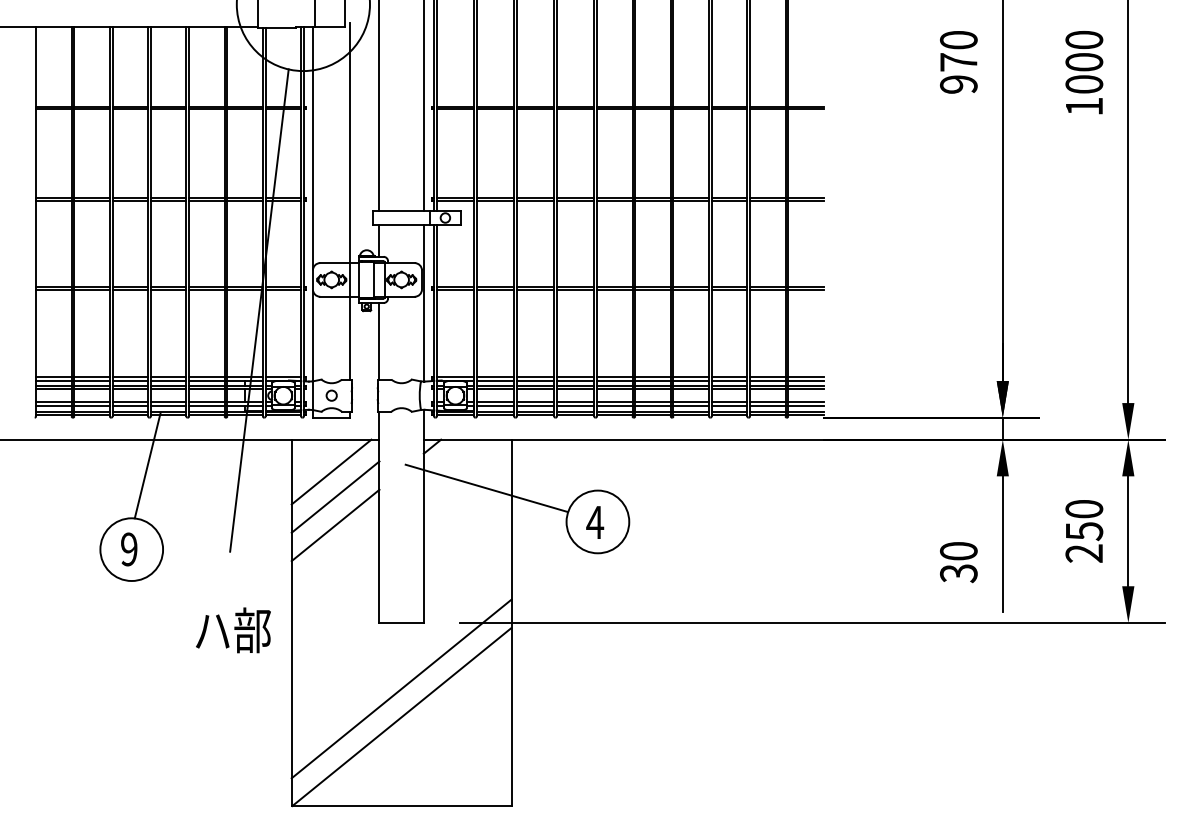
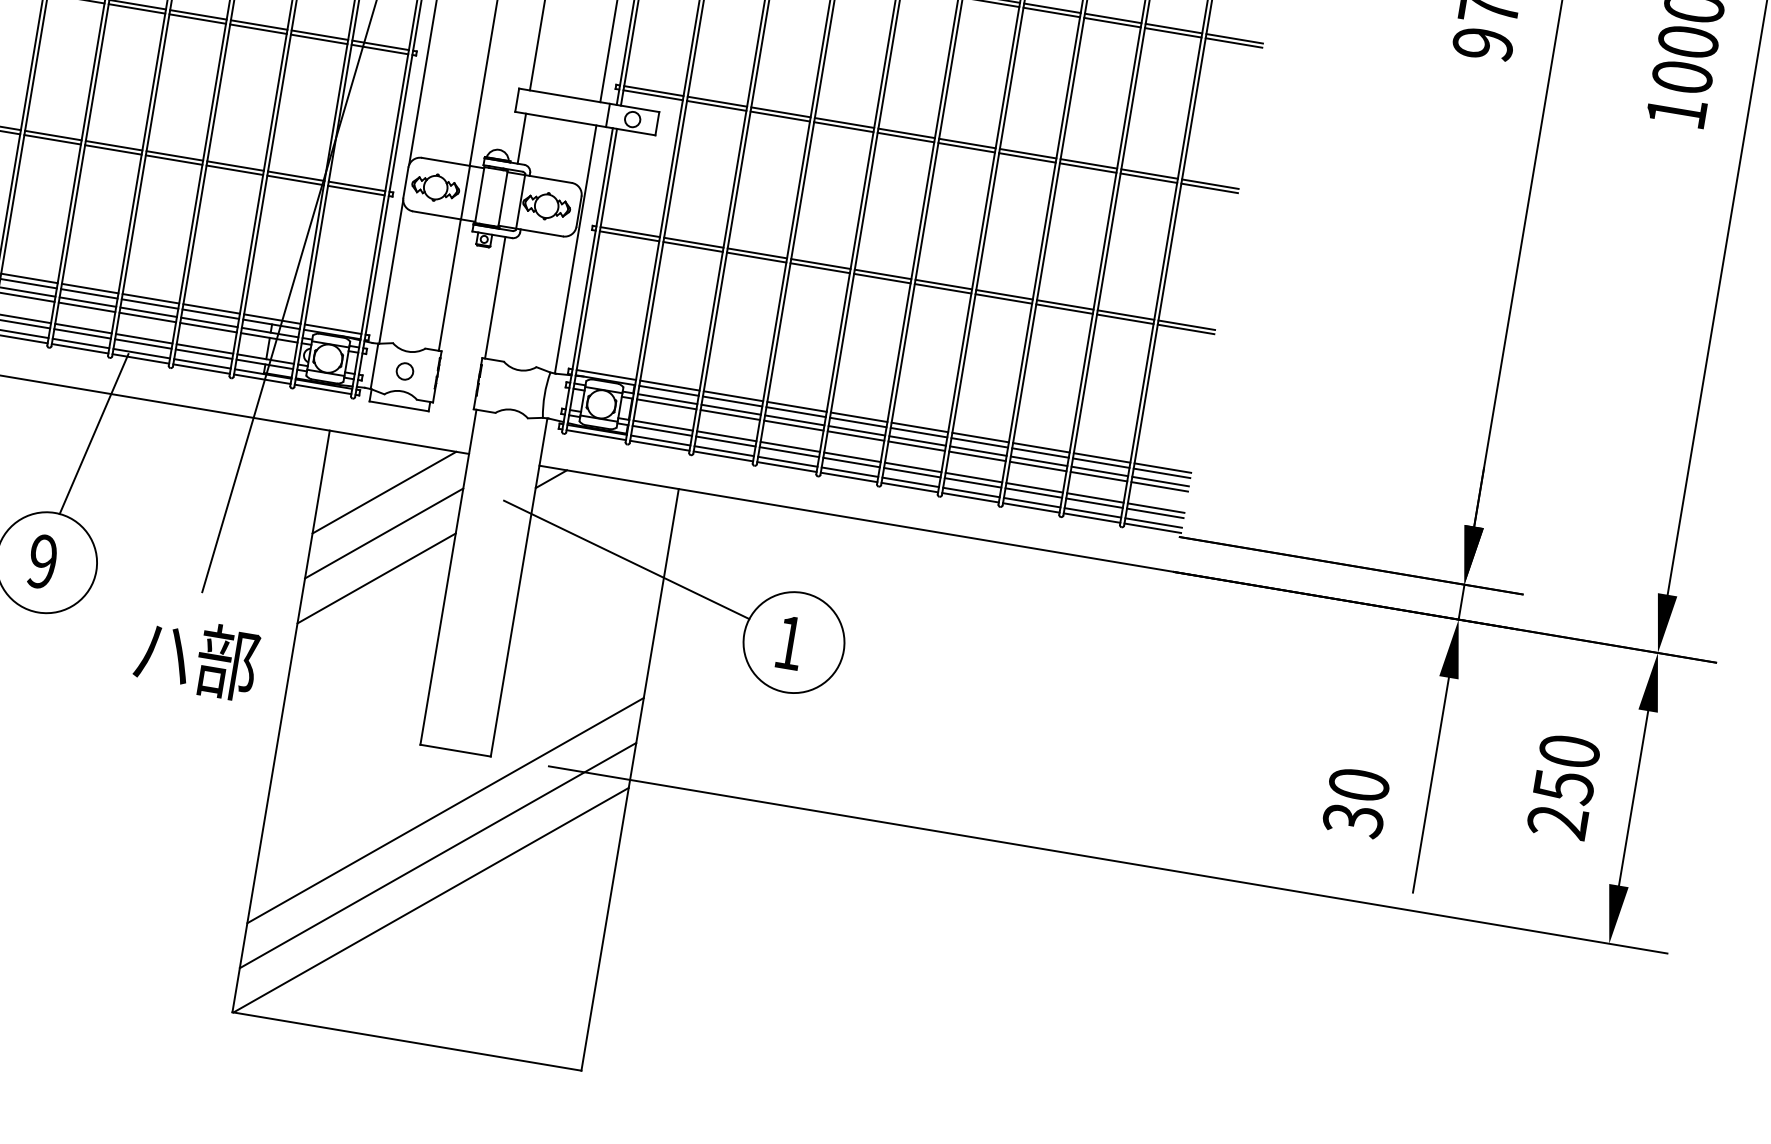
text: (595, 522) -> (790, 642), 4 -> 1
text: (233, 630) -> (196, 657), moved
line: (401, 660) -> (445, 810), added

